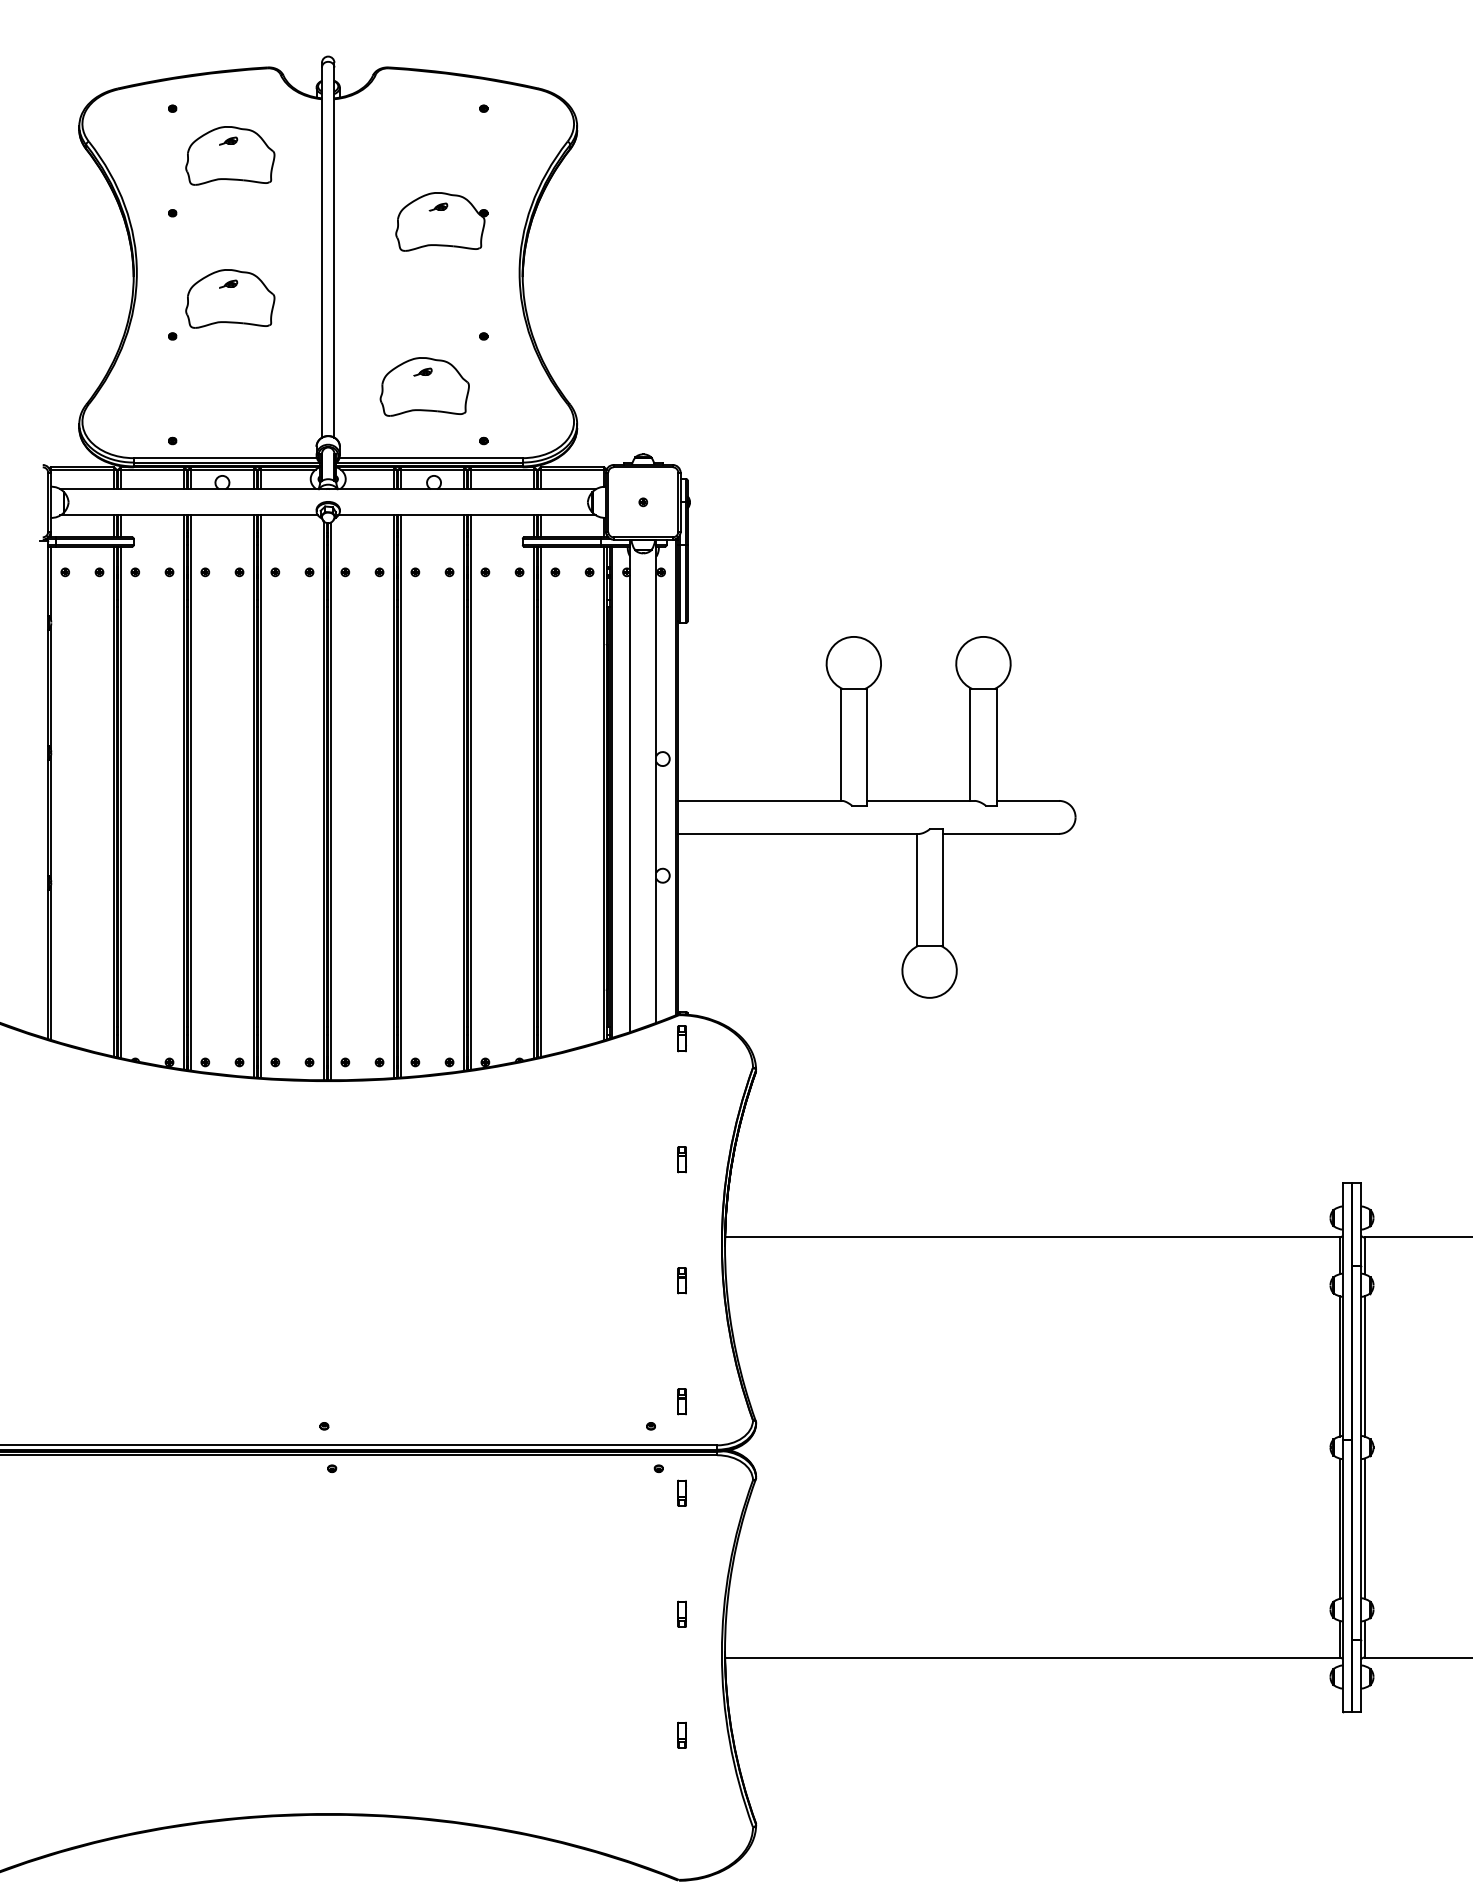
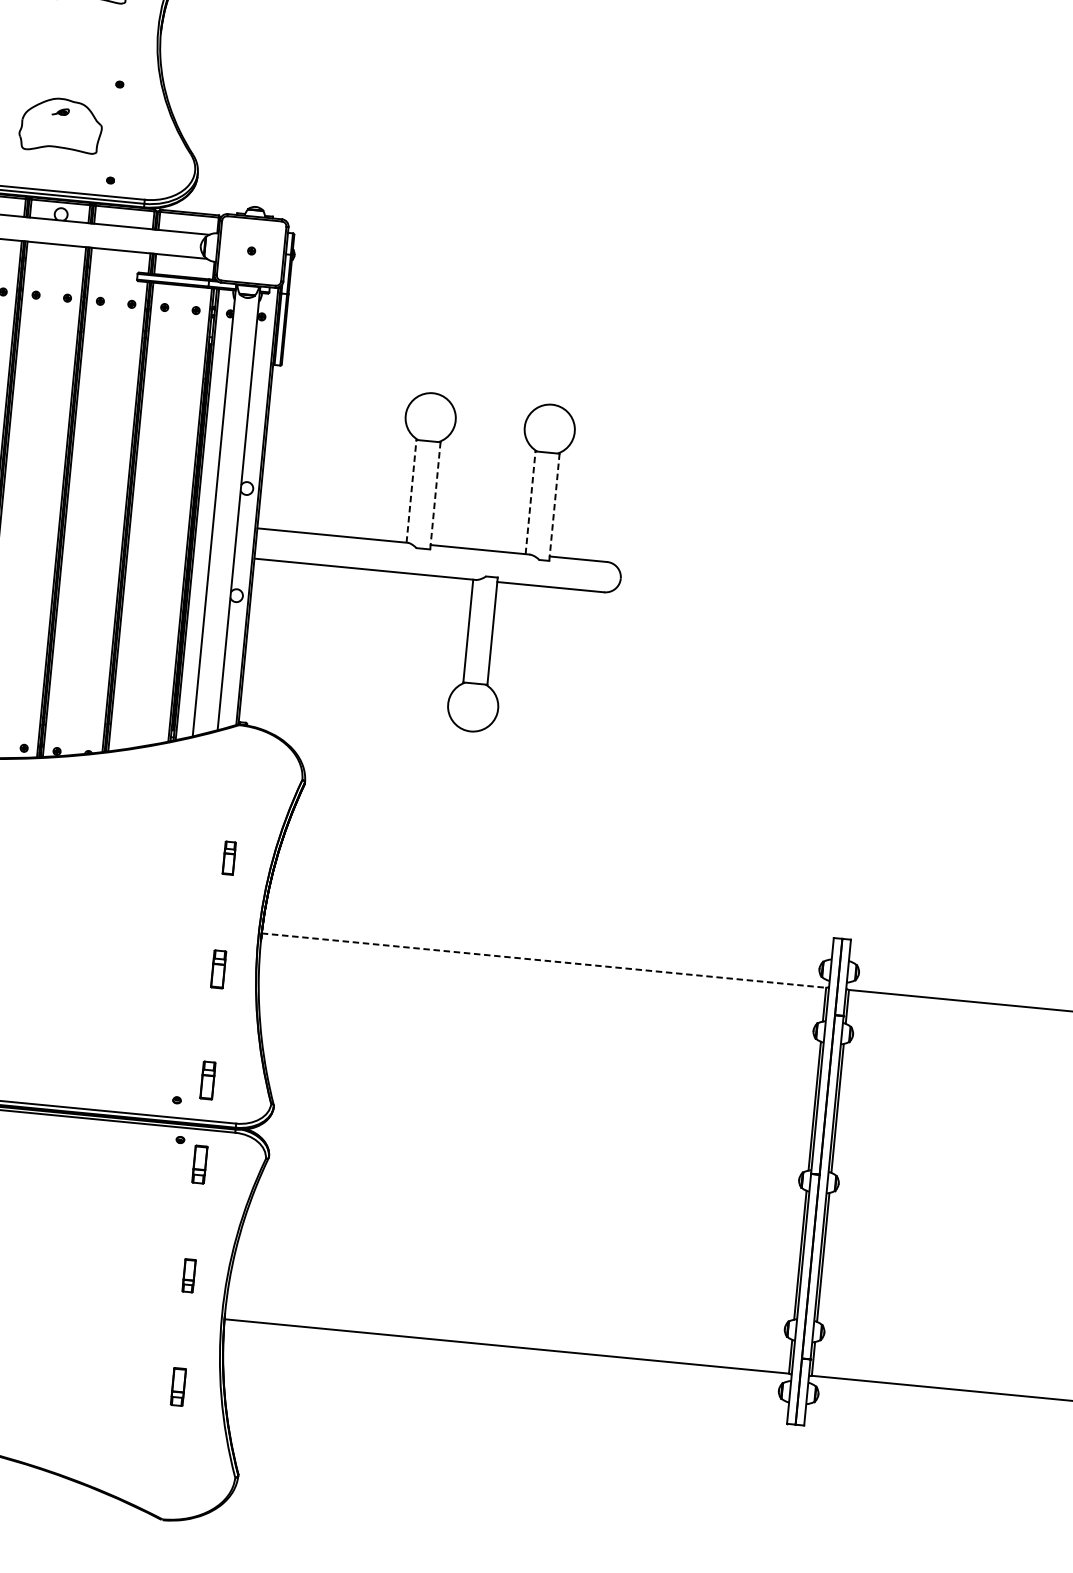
line: (840, 744) -> (411, 490), solid -> dashed
line: (970, 744) -> (530, 502), solid -> dashed
line: (866, 746) -> (435, 495), solid -> dashed
line: (996, 746) -> (554, 506), solid -> dashed
part: (681, 1038) -> (239, 746), removed
part: (681, 1159) -> (228, 857), size x1.4
line: (1032, 1237) -> (544, 960), solid -> dashed
part: (681, 1280) -> (217, 969), size x1.6
part: (681, 1401) -> (207, 1080), size x1.6
part: (681, 1492) -> (199, 1163), size x1.6
part: (681, 1613) -> (188, 1274), size x1.4
part: (681, 1734) -> (177, 1386), size x1.6

